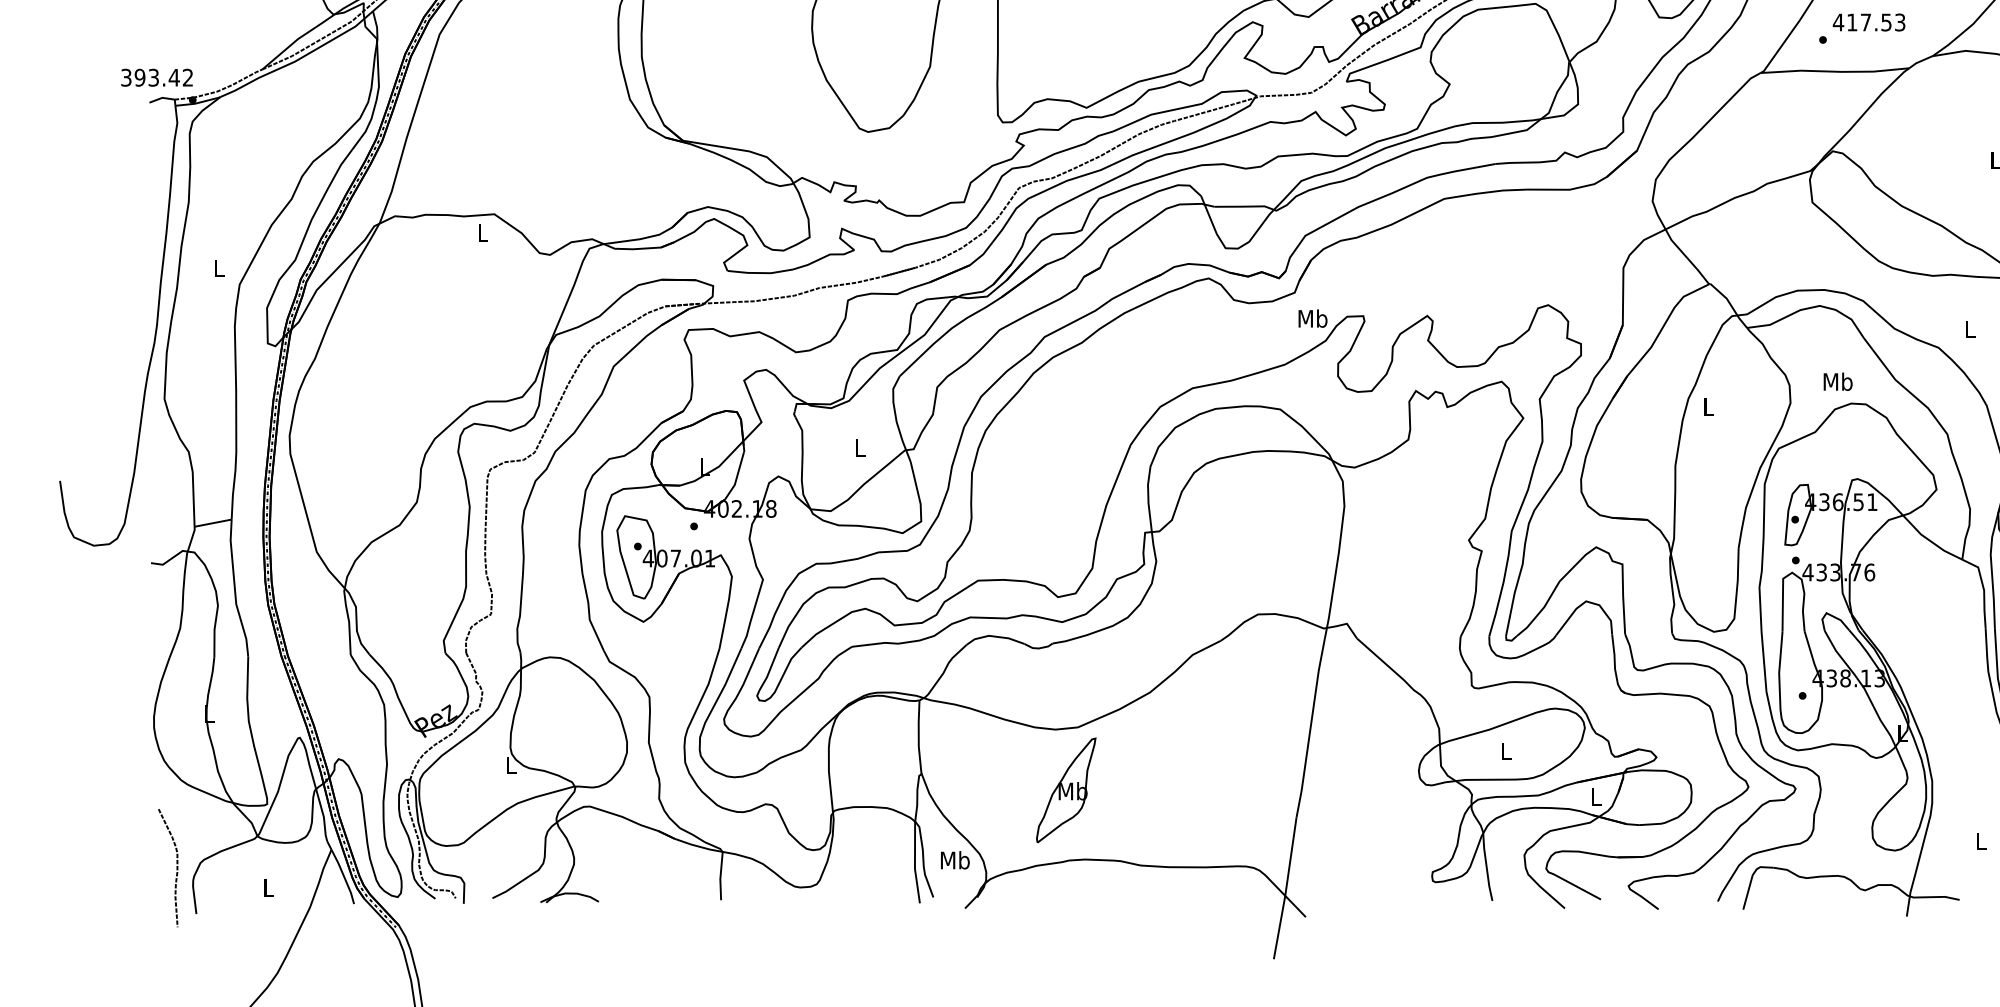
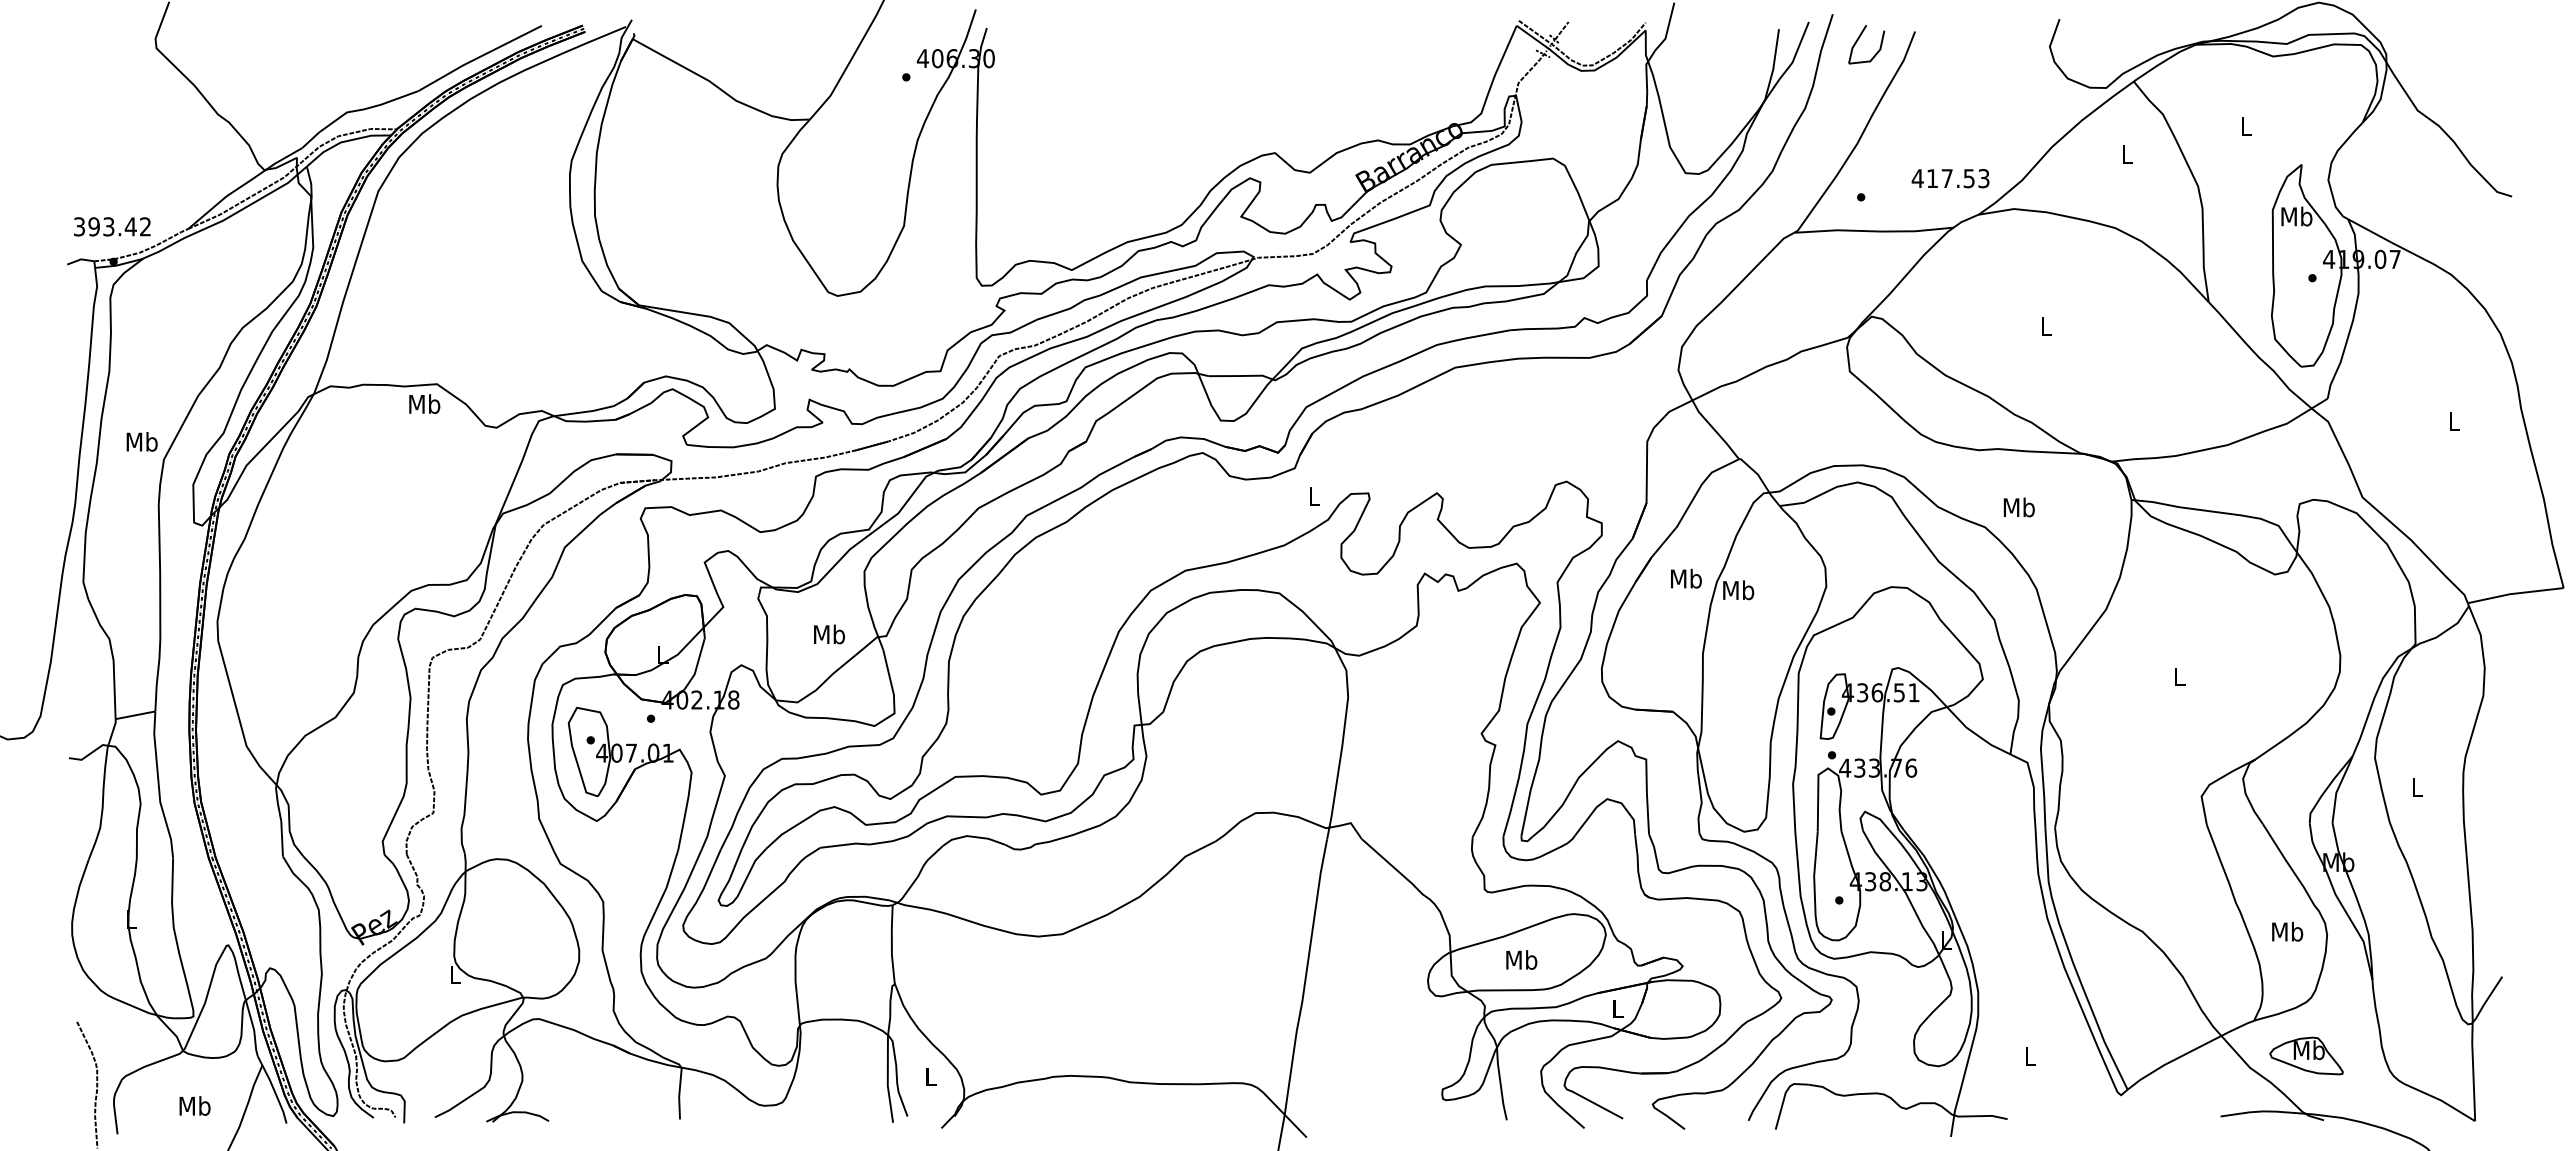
text: (1869, 22) -> (1950, 178), moved
text: (157, 77) -> (112, 226), moved
text: (482, 232) -> (424, 403), L -> Mb
text: (218, 267) -> (141, 441), L -> Mb
text: (1313, 318) -> (1314, 495), Mb -> L
text: (1969, 329) -> (2018, 507), L -> Mb
text: (1838, 381) -> (1686, 578), moved
text: (1708, 406) -> (1738, 590), L -> Mb
text: (860, 447) -> (829, 634), L -> Mb
text: (1506, 750) -> (1521, 959), L -> Mb
part: (1065, 790) -> (1049, 1001), removed
text: (954, 860) -> (930, 1076), Mb -> L
text: (268, 887) -> (194, 1105), L -> Mb

